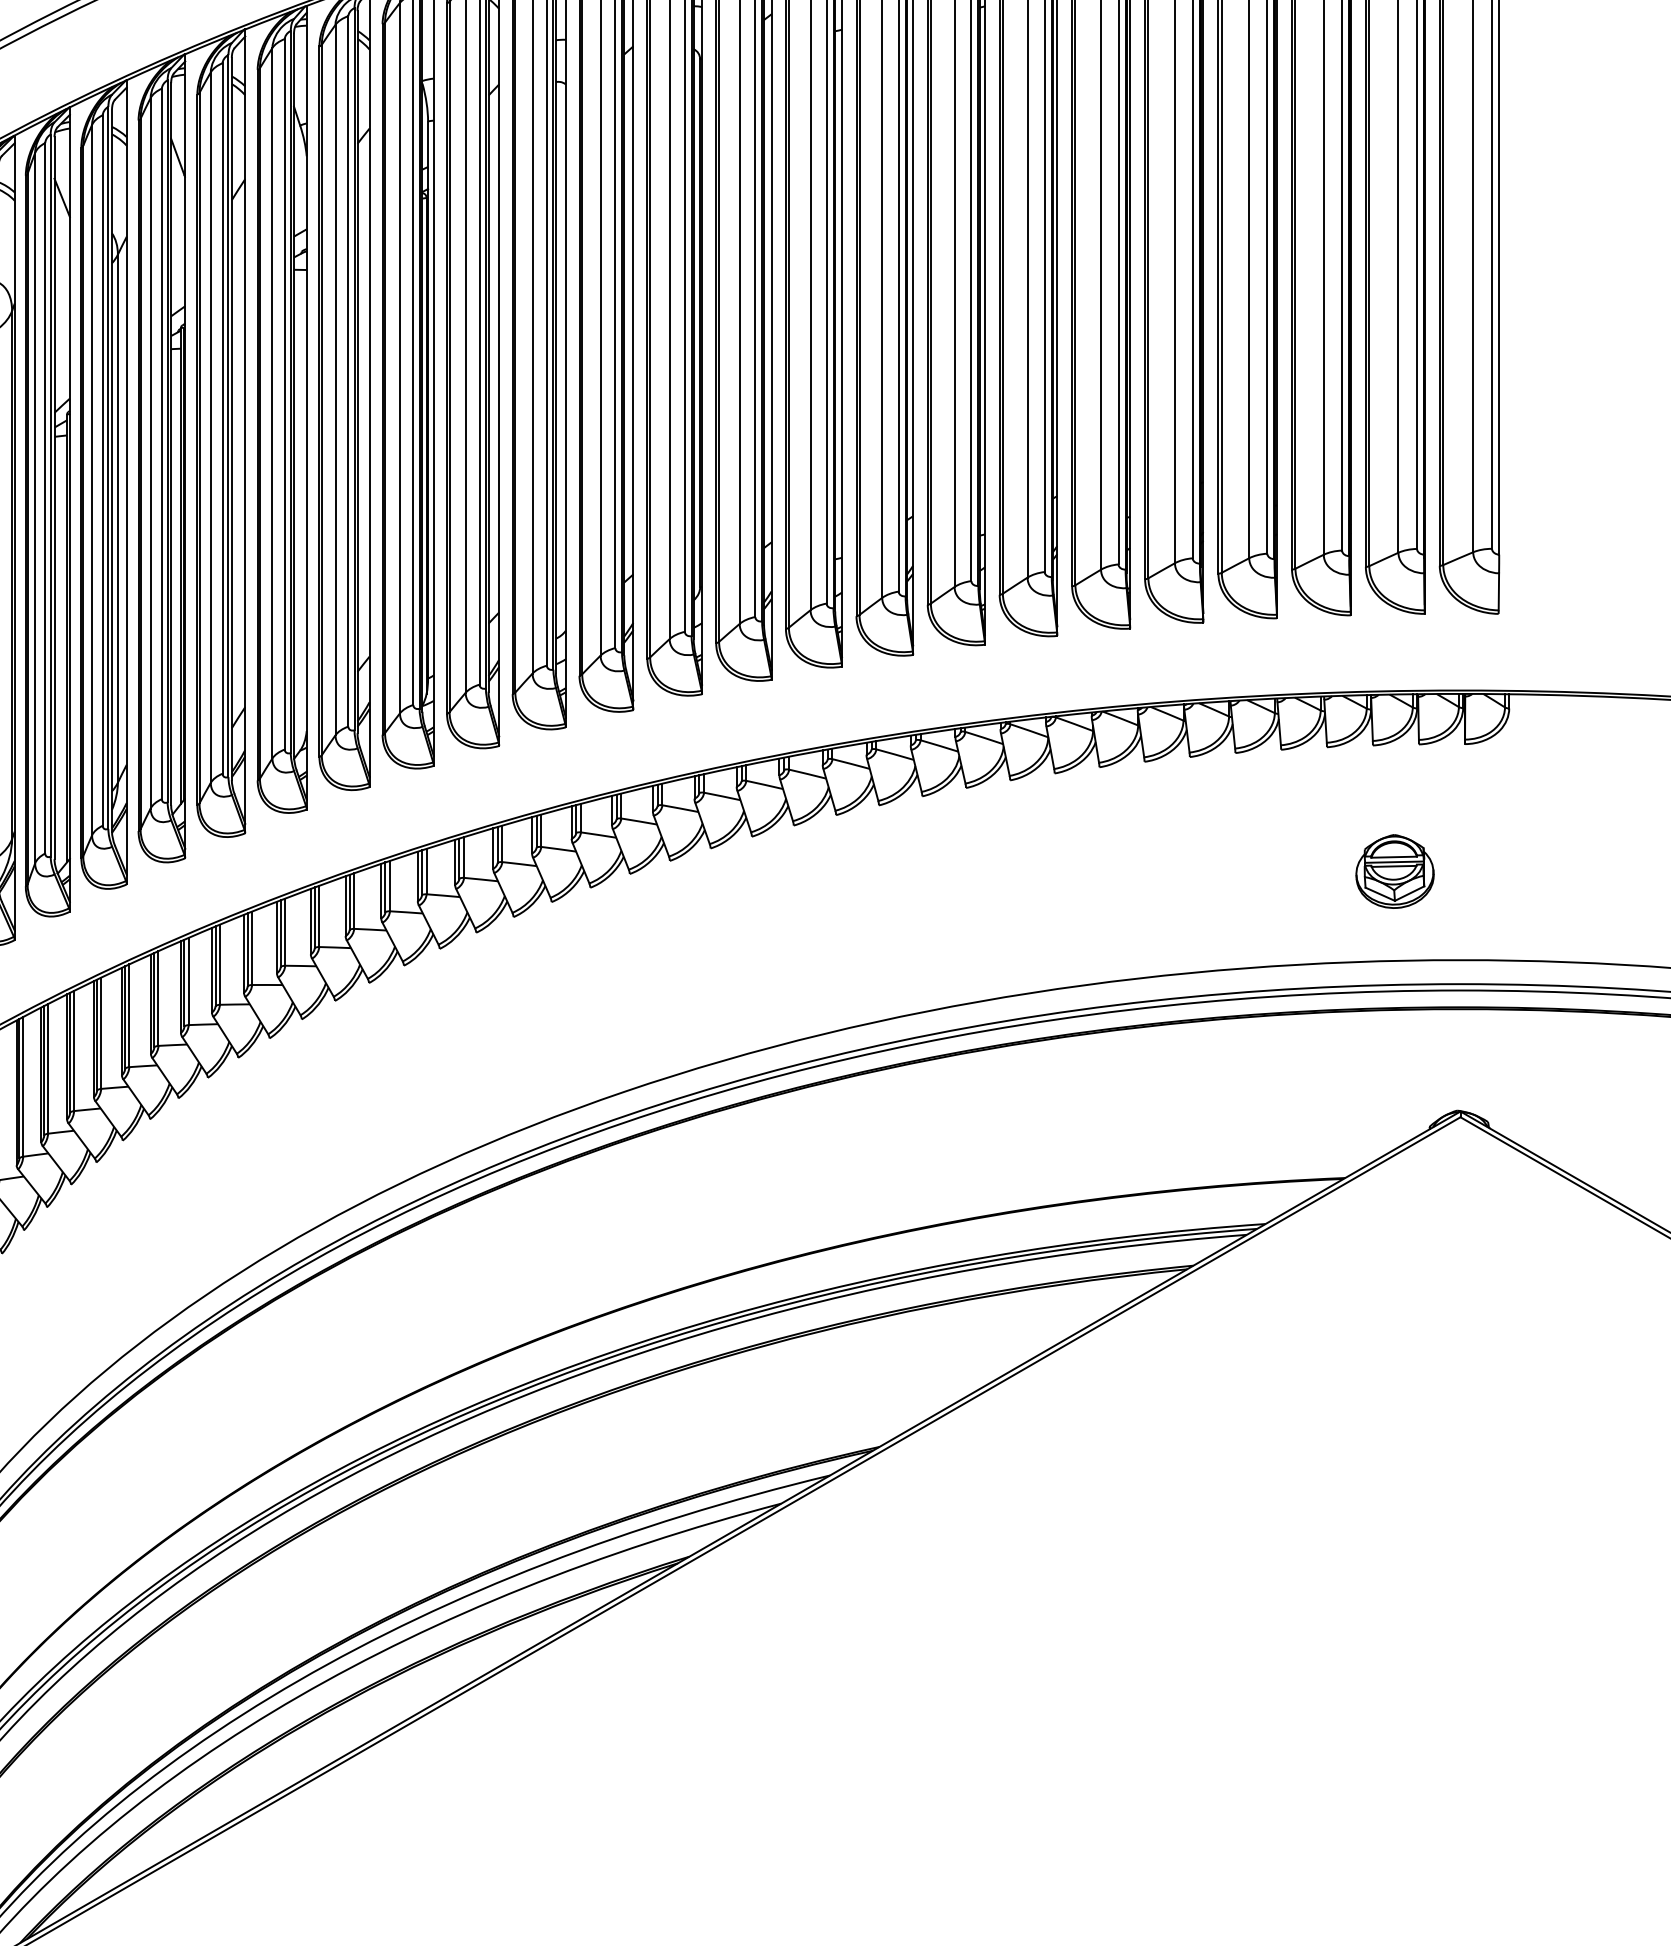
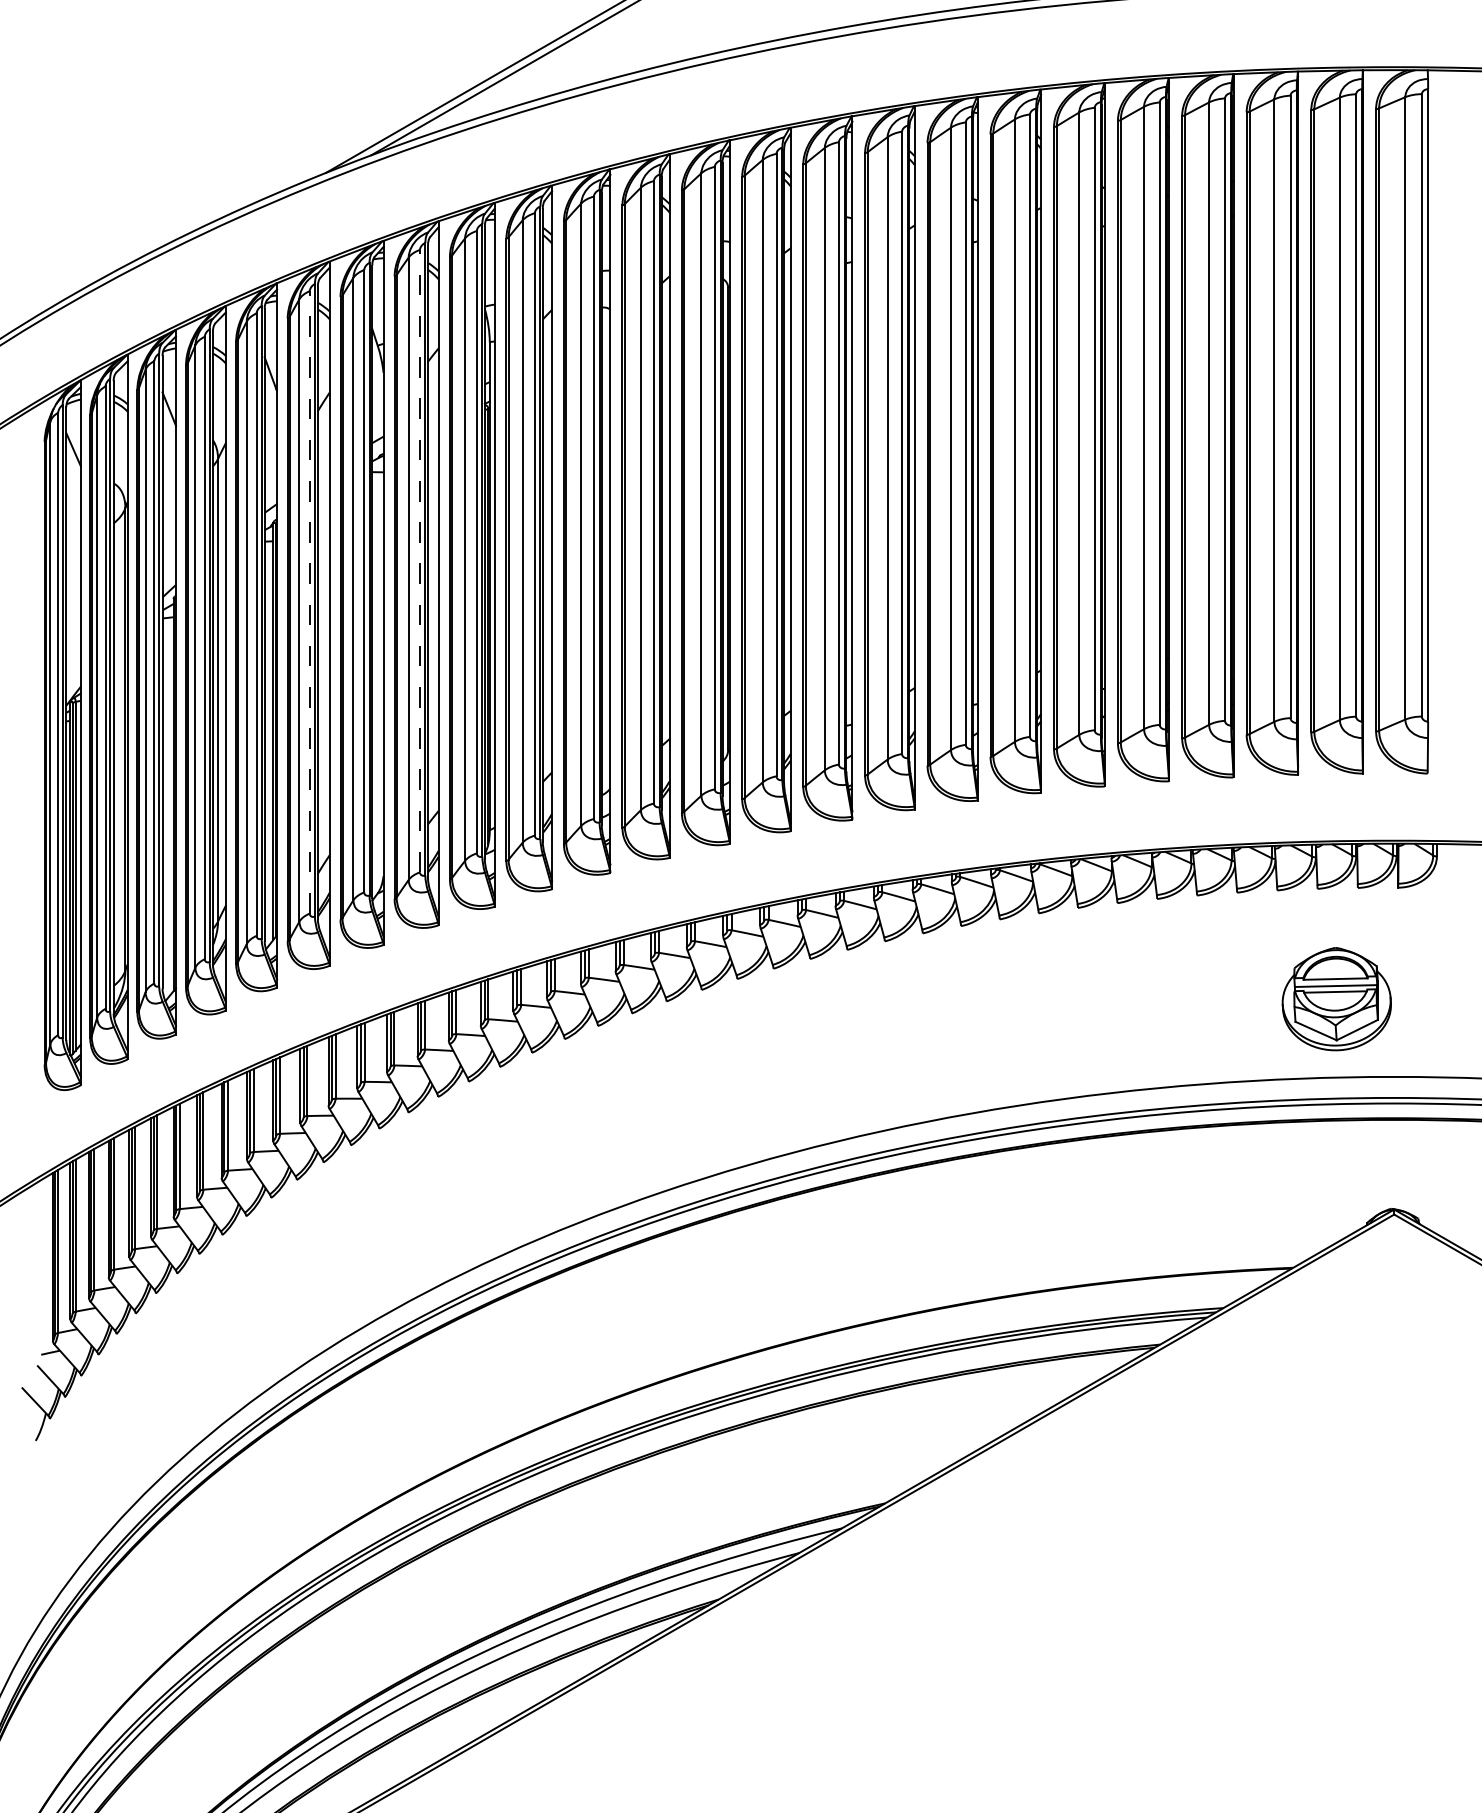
line: (348, 370) -> (420, 560), solid -> dashed
line: (222, 417) -> (309, 601), solid -> dashed
part: (1394, 871) -> (1336, 999), size x1.6

